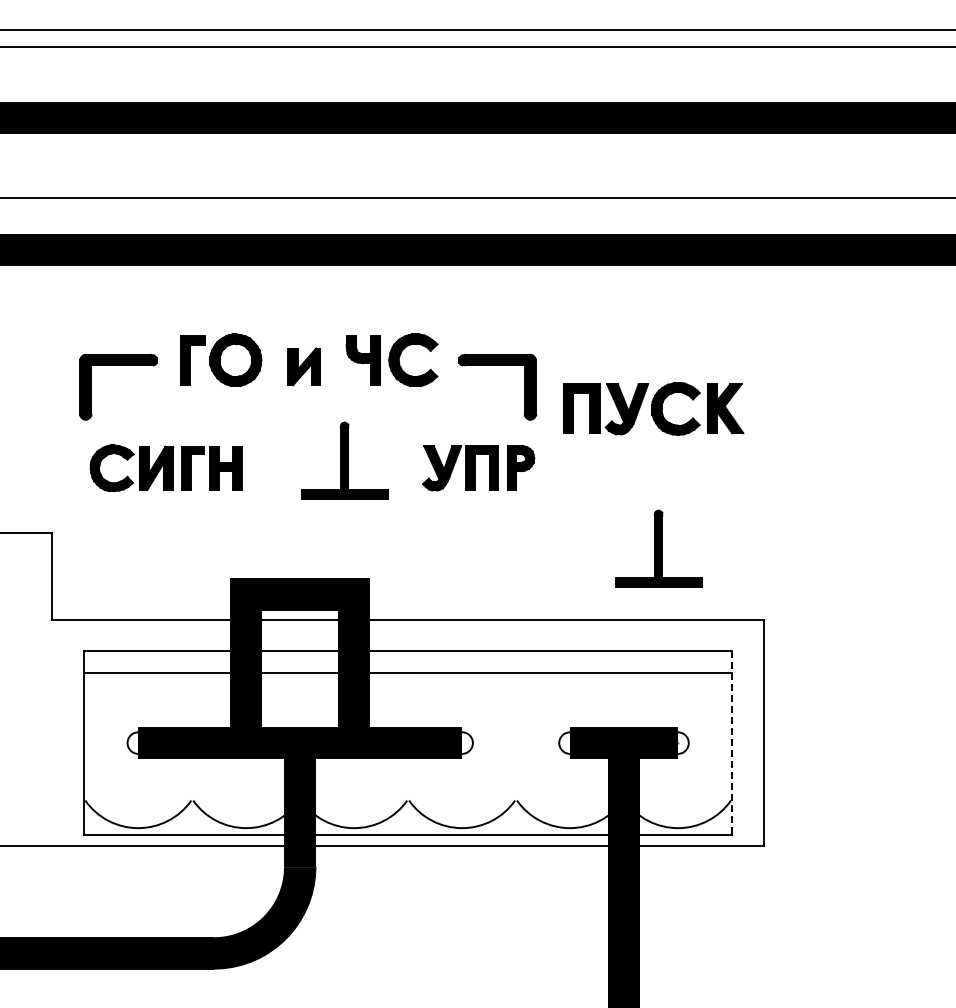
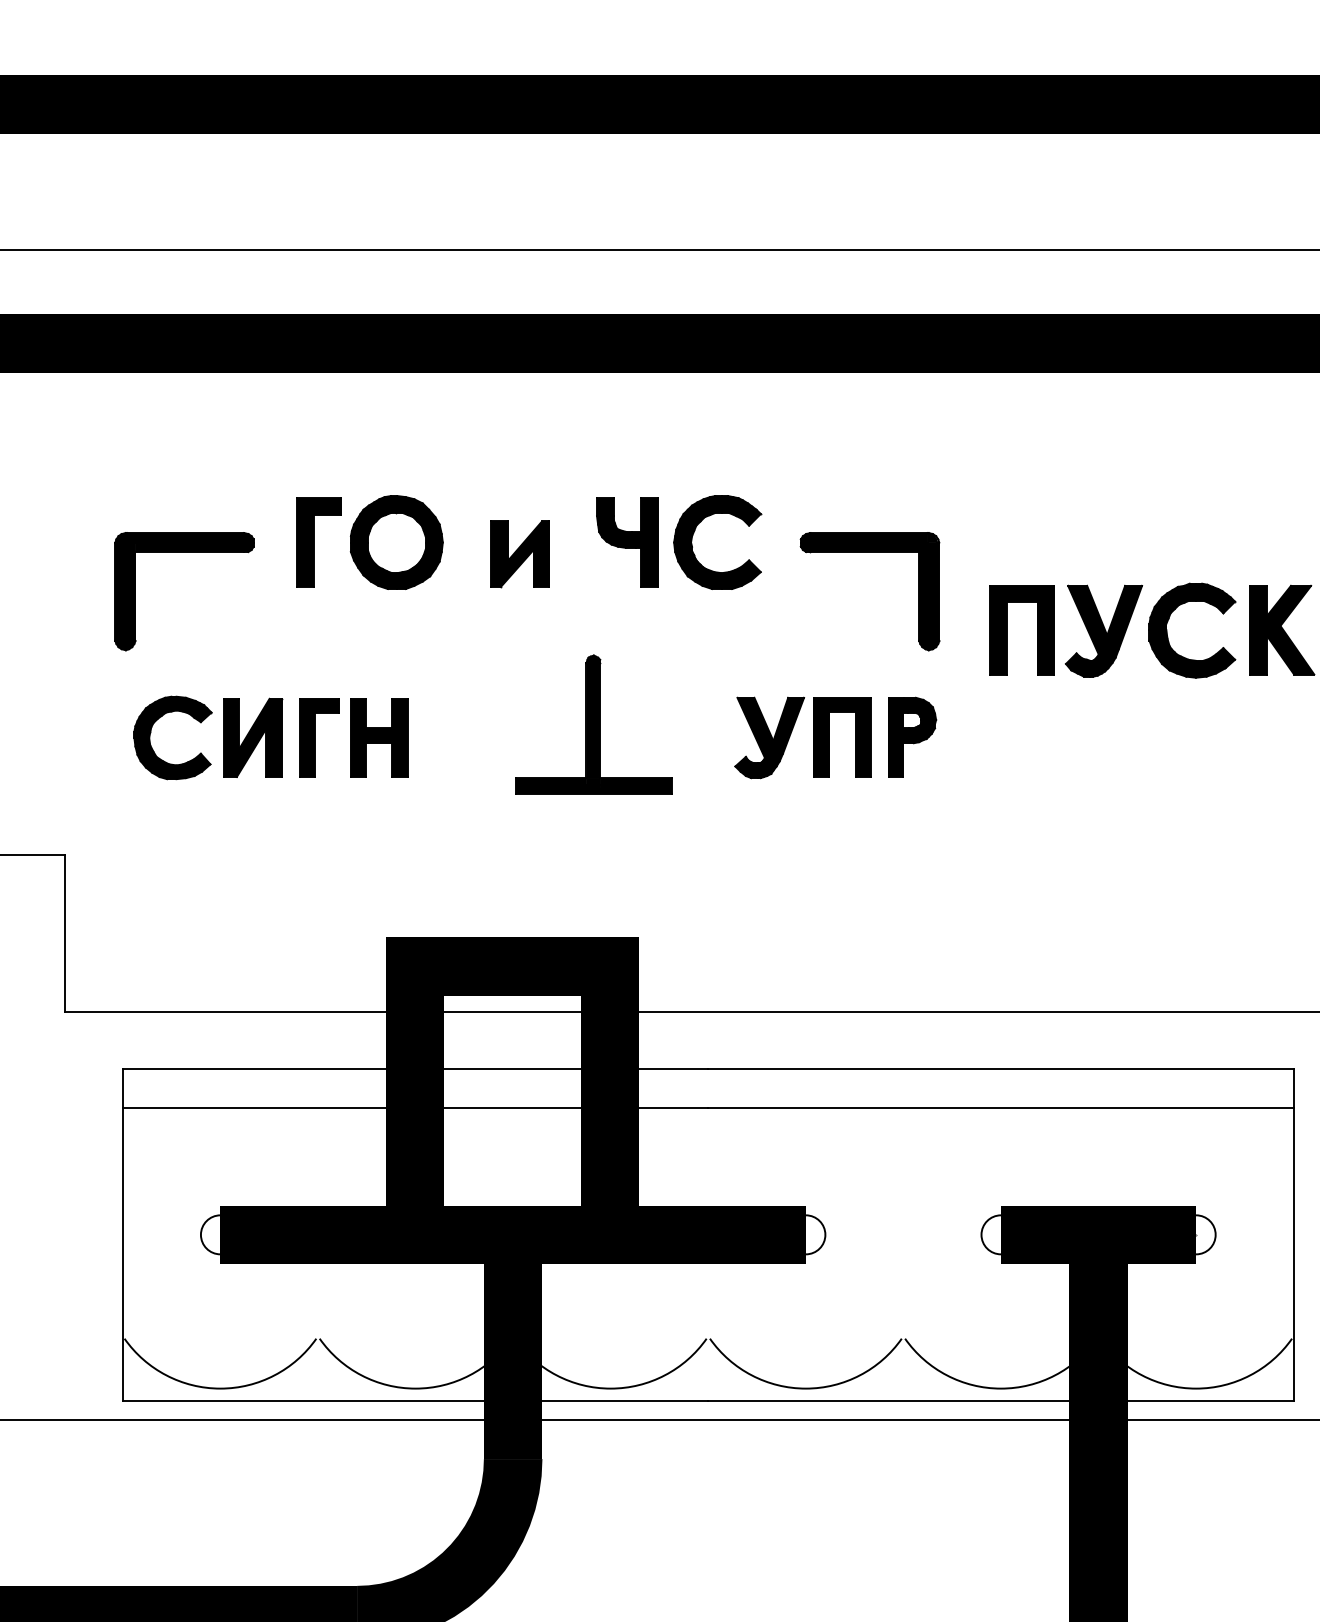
part: (658, 548) -> (1160, 882), removed
line: (731, 743) -> (1292, 1235), dashed -> solid

